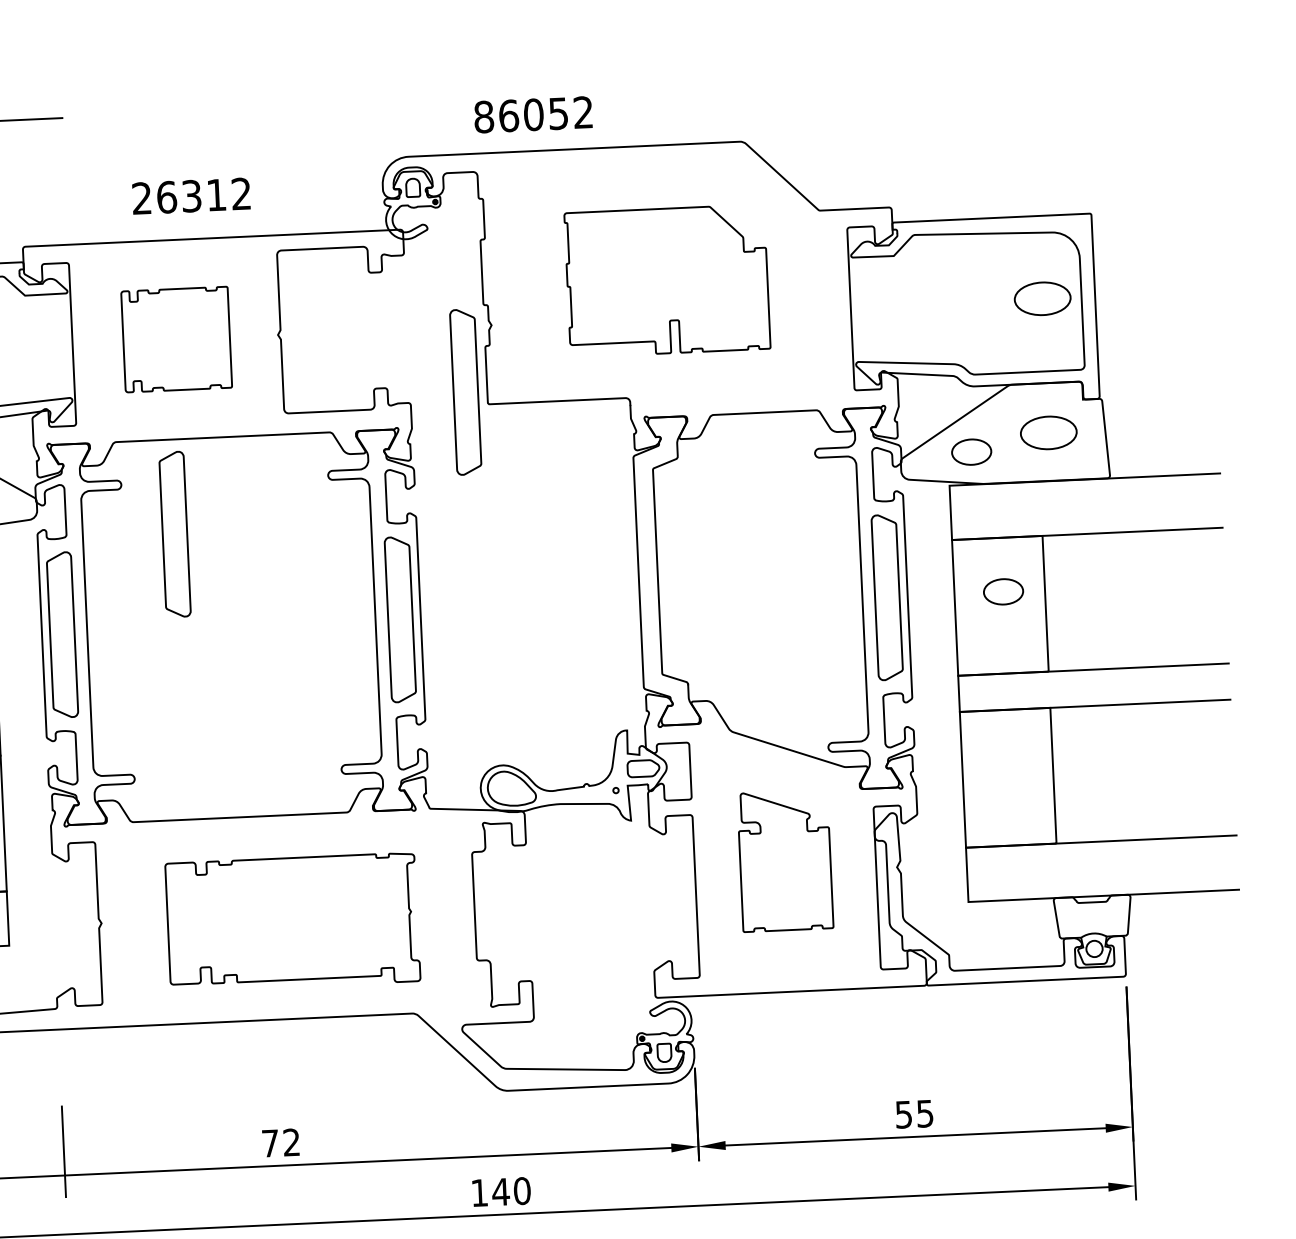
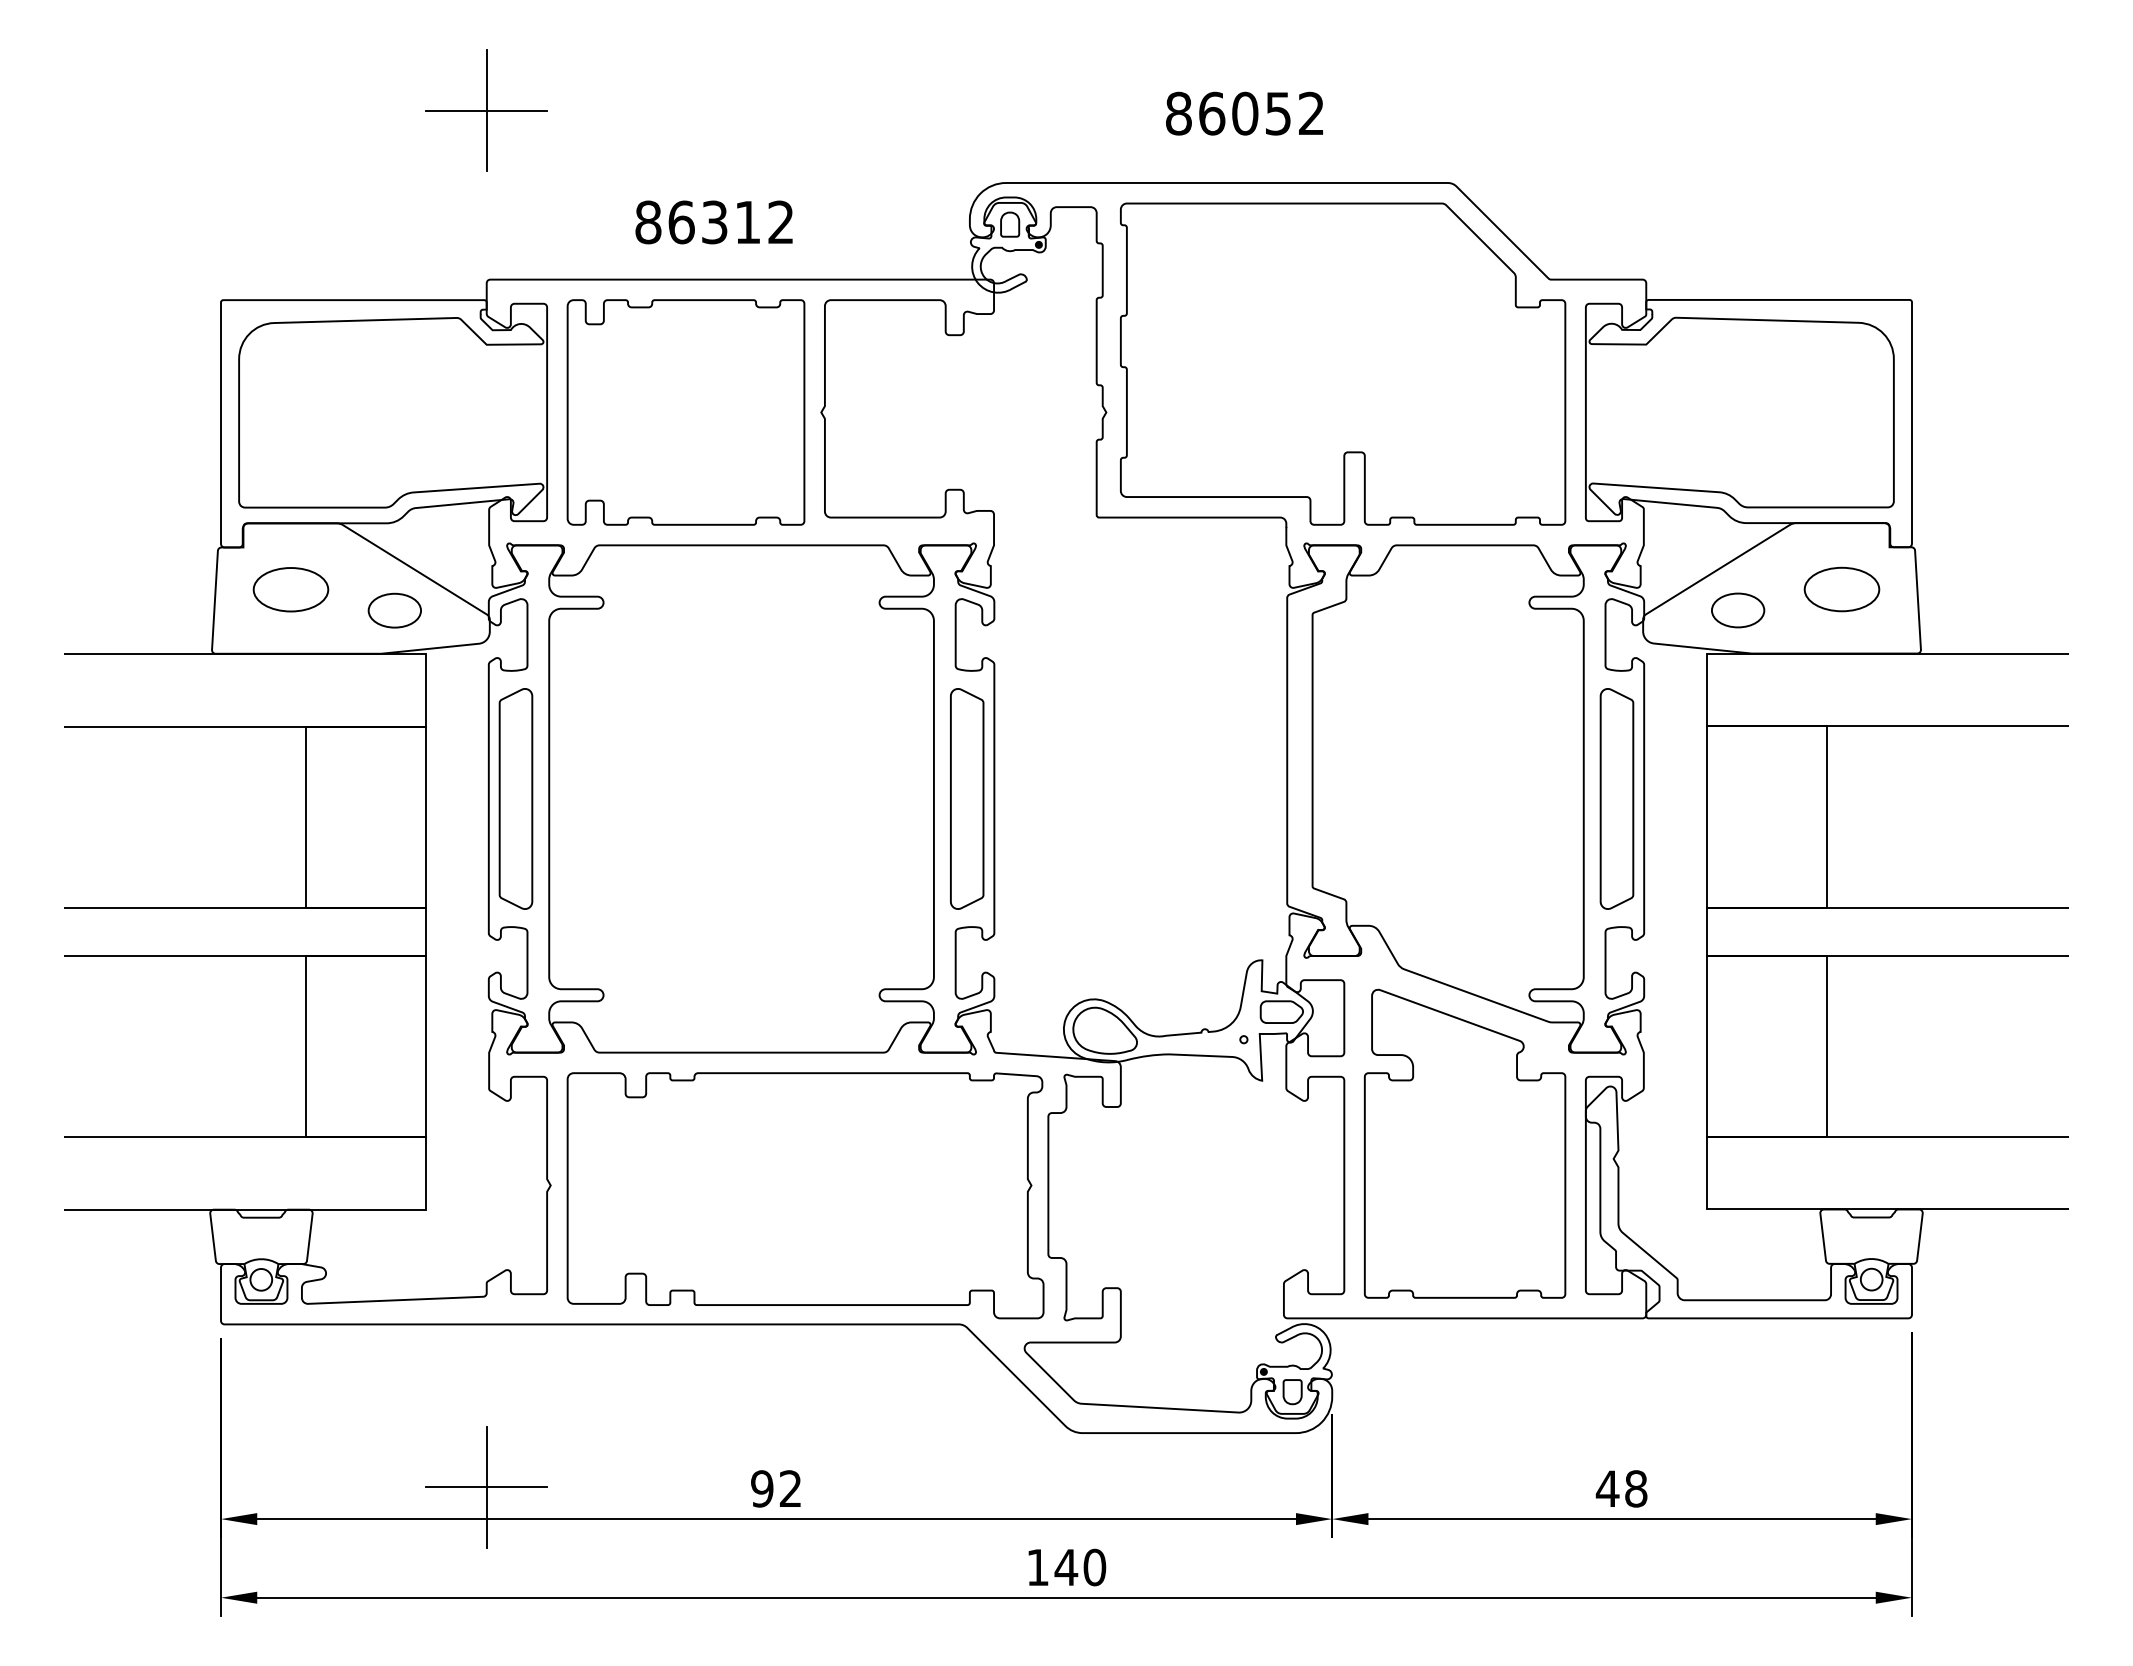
text: (533, 114) -> (1244, 113), moved
line: (16, 120) -> (486, 110), added
text: (142, 198) -> (648, 222), 26312 -> 86312
part: (667, 280) -> (1343, 363), size x1.67
part: (1042, 298) -> (1841, 410), removed
part: (176, 339) -> (685, 412), size x1.67
curve: (454, 392) -> (1052, 499), removed
curve: (163, 534) -> (656, 671), removed
part: (1003, 591) -> (1772, 798), removed
part: (785, 860) -> (1465, 1143), size x1.67
part: (292, 922) -> (805, 1195), size x1.43
text: (914, 1113) -> (1621, 1488), 55 -> 48
text: (270, 1143) -> (762, 1488), 72 -> 92
line: (63, 1151) -> (486, 1487), added

